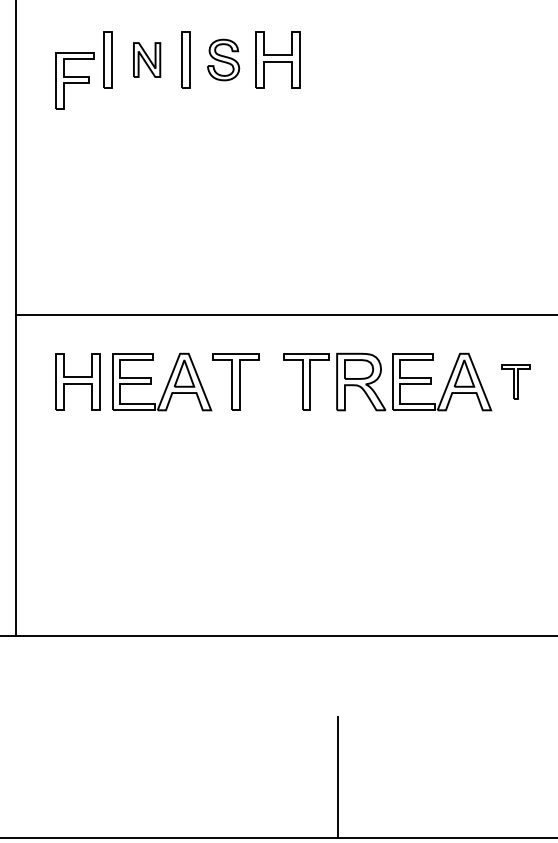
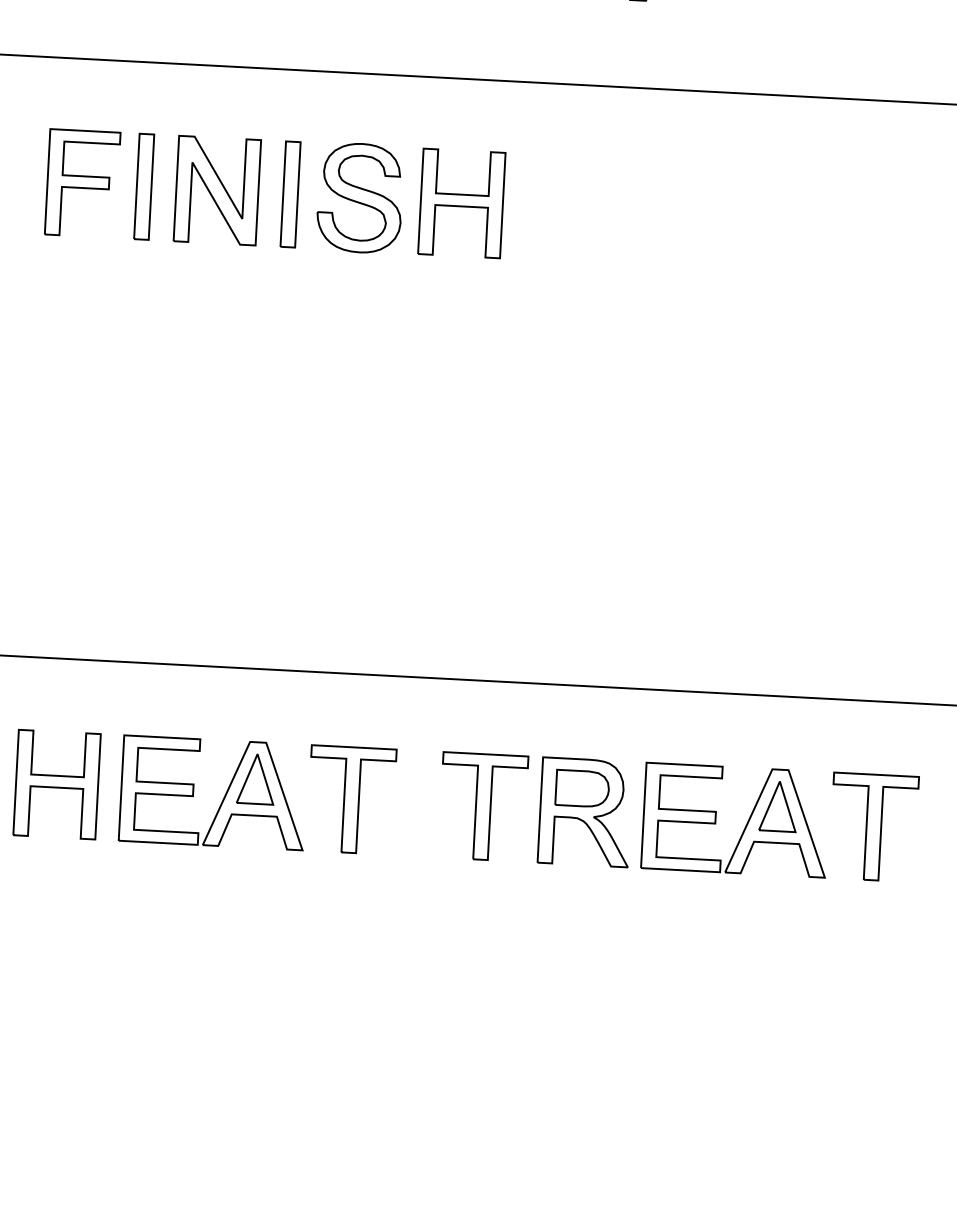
part: (146, 59) -> (216, 189), size x1.67
part: (223, 59) -> (359, 197), size x1.43
part: (74, 80) -> (81, 182), moved
part: (515, 381) -> (873, 826), size x1.67

